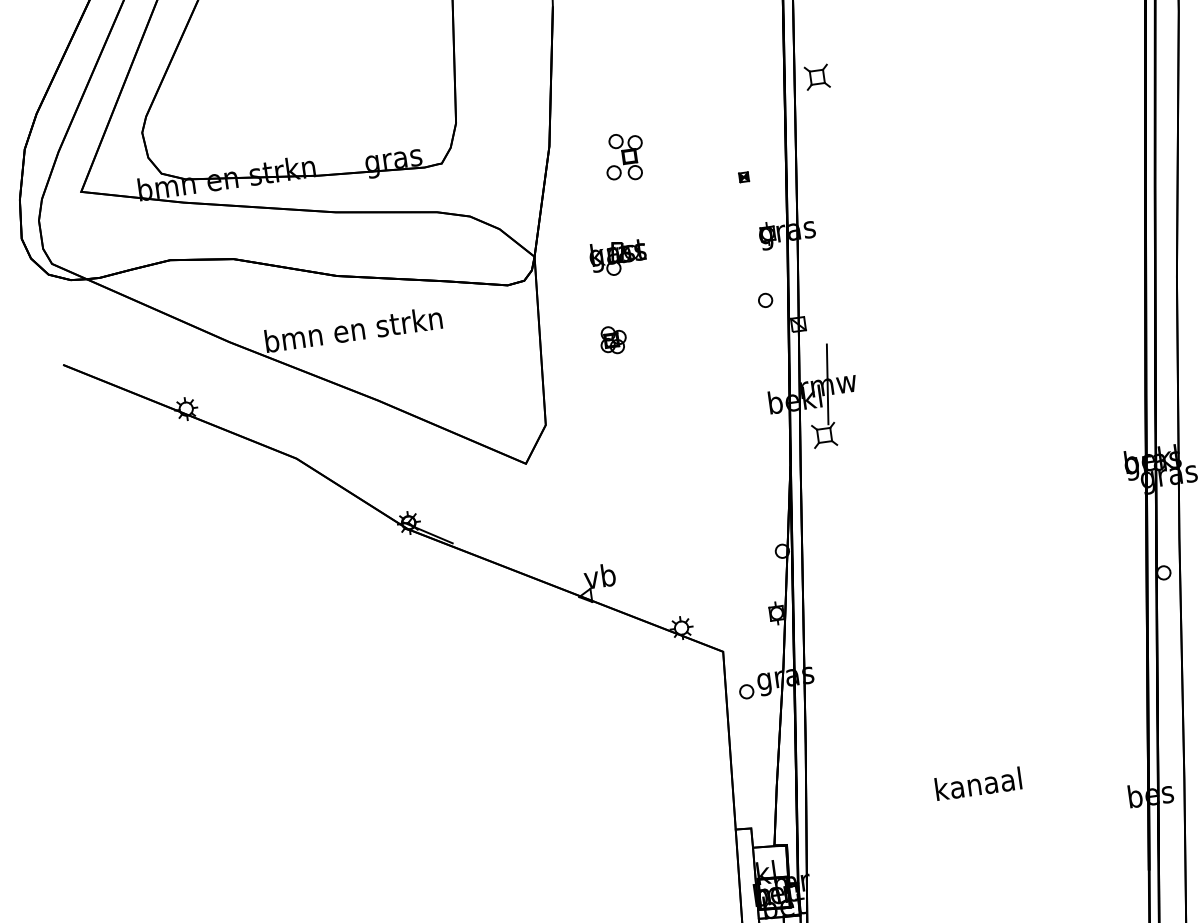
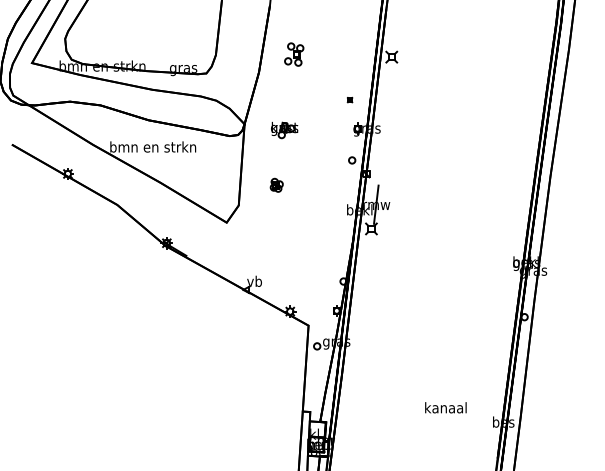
part: (625, 156) -> (294, 54), moved
part: (612, 338) -> (276, 184), moved
text: (977, 783) -> (445, 407), moved

